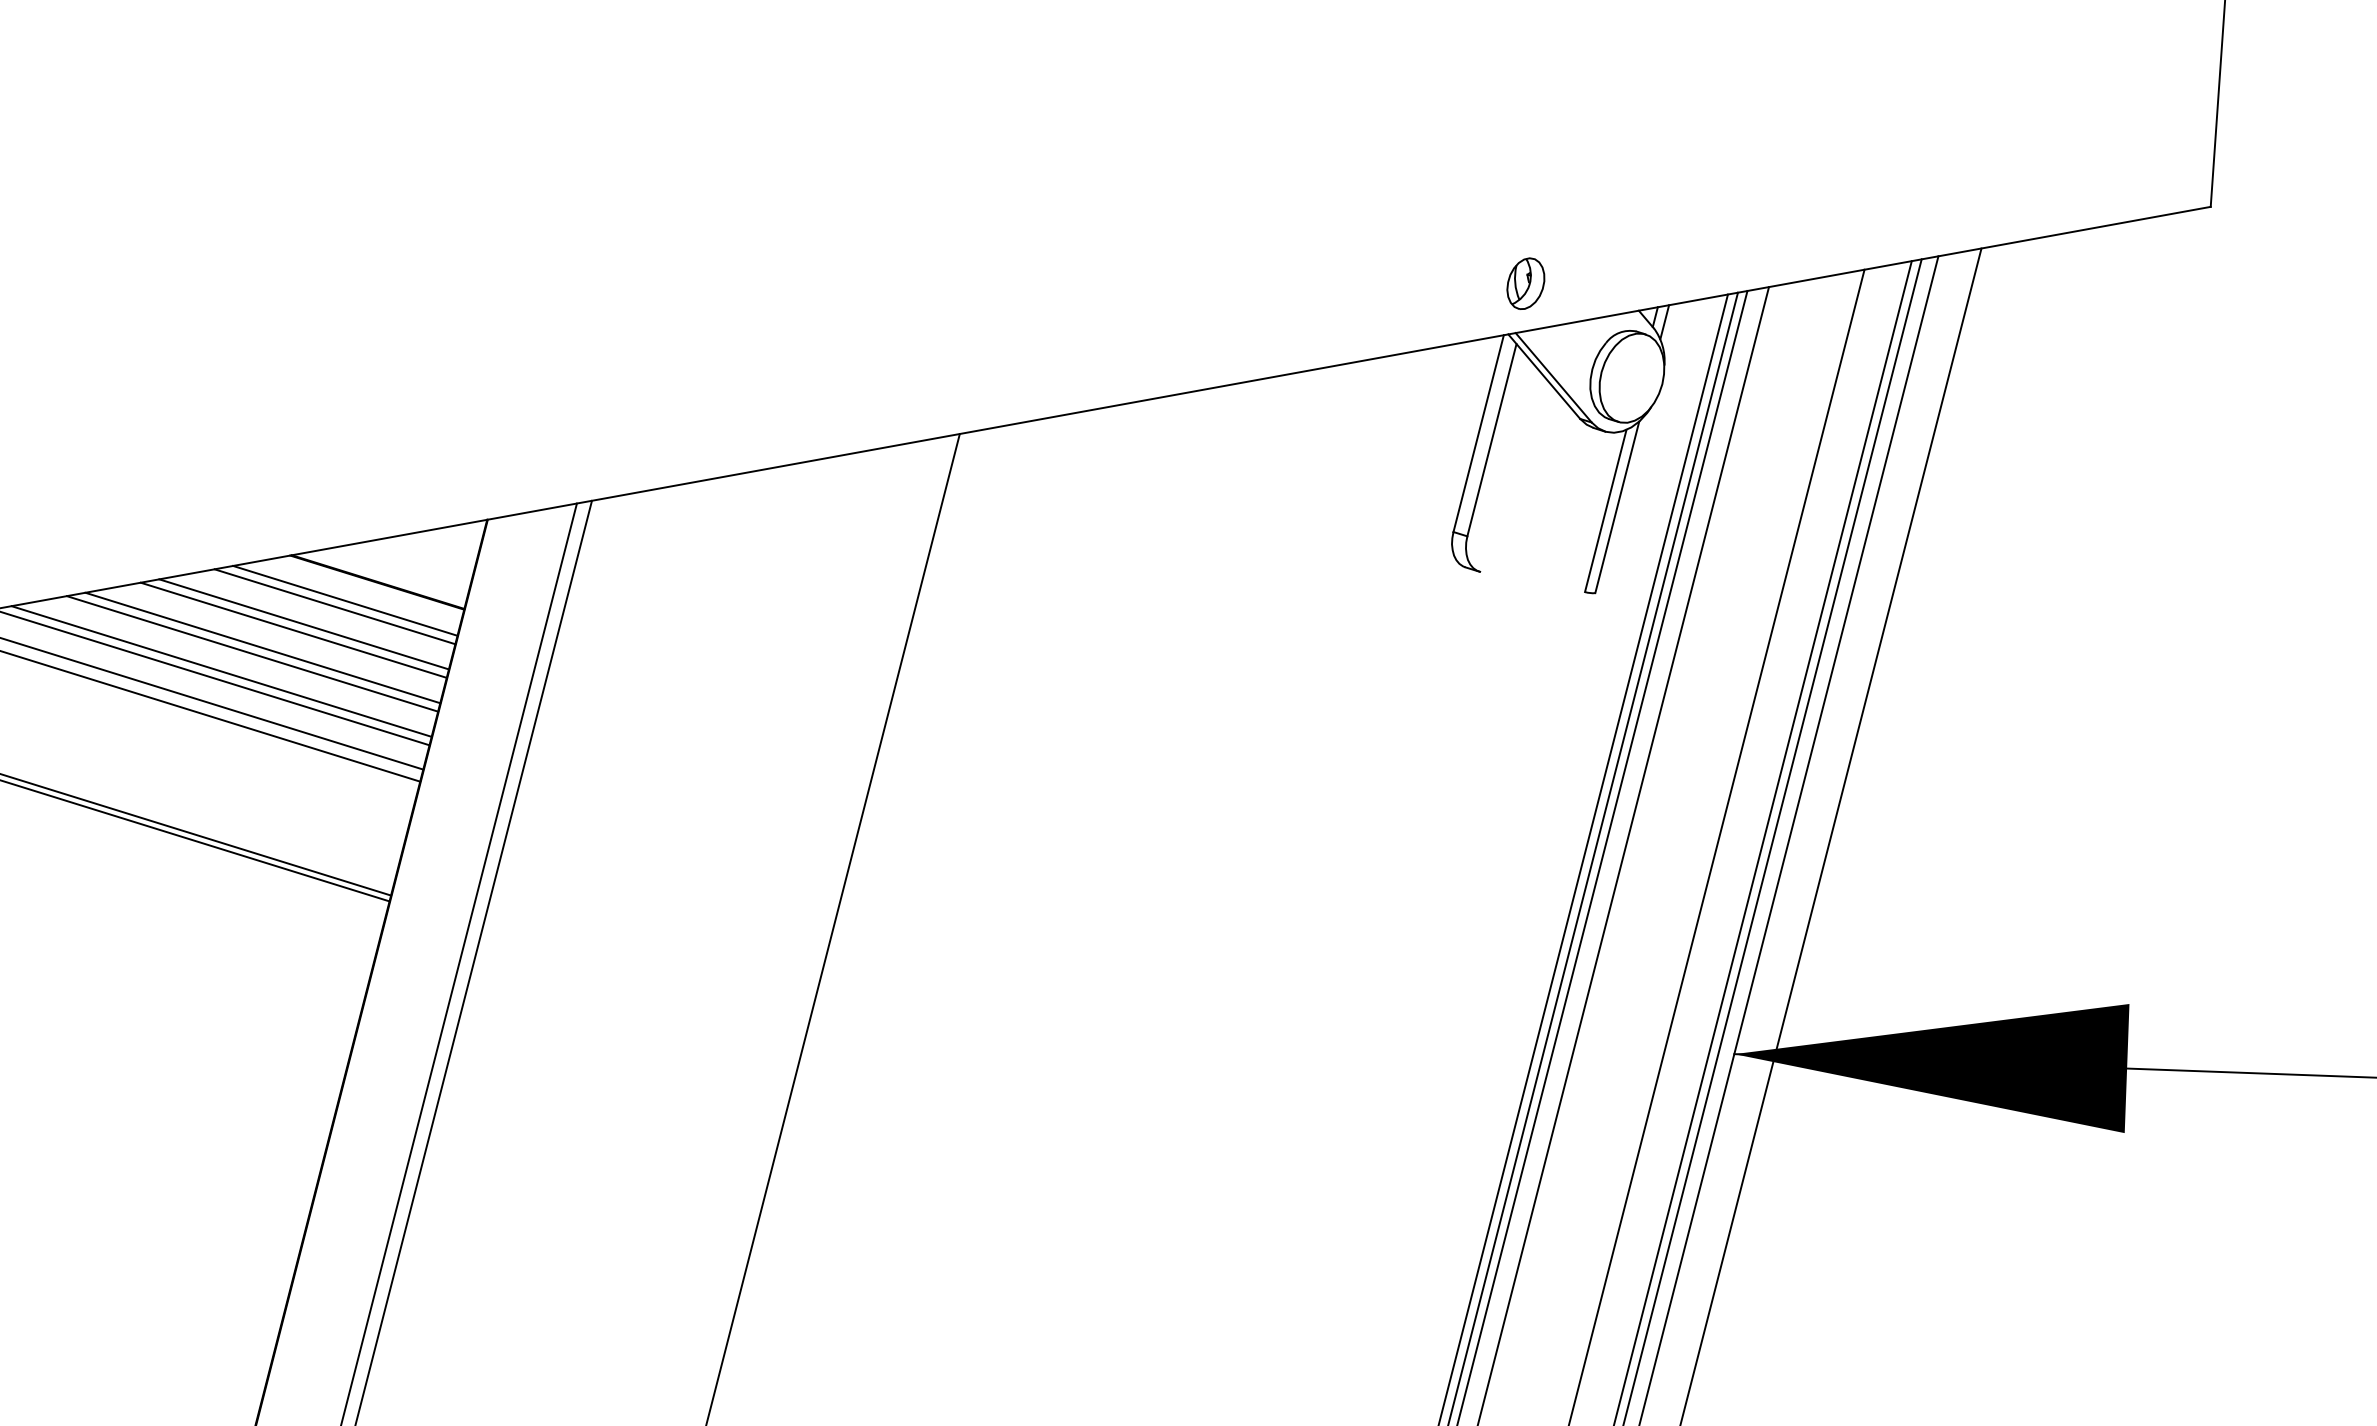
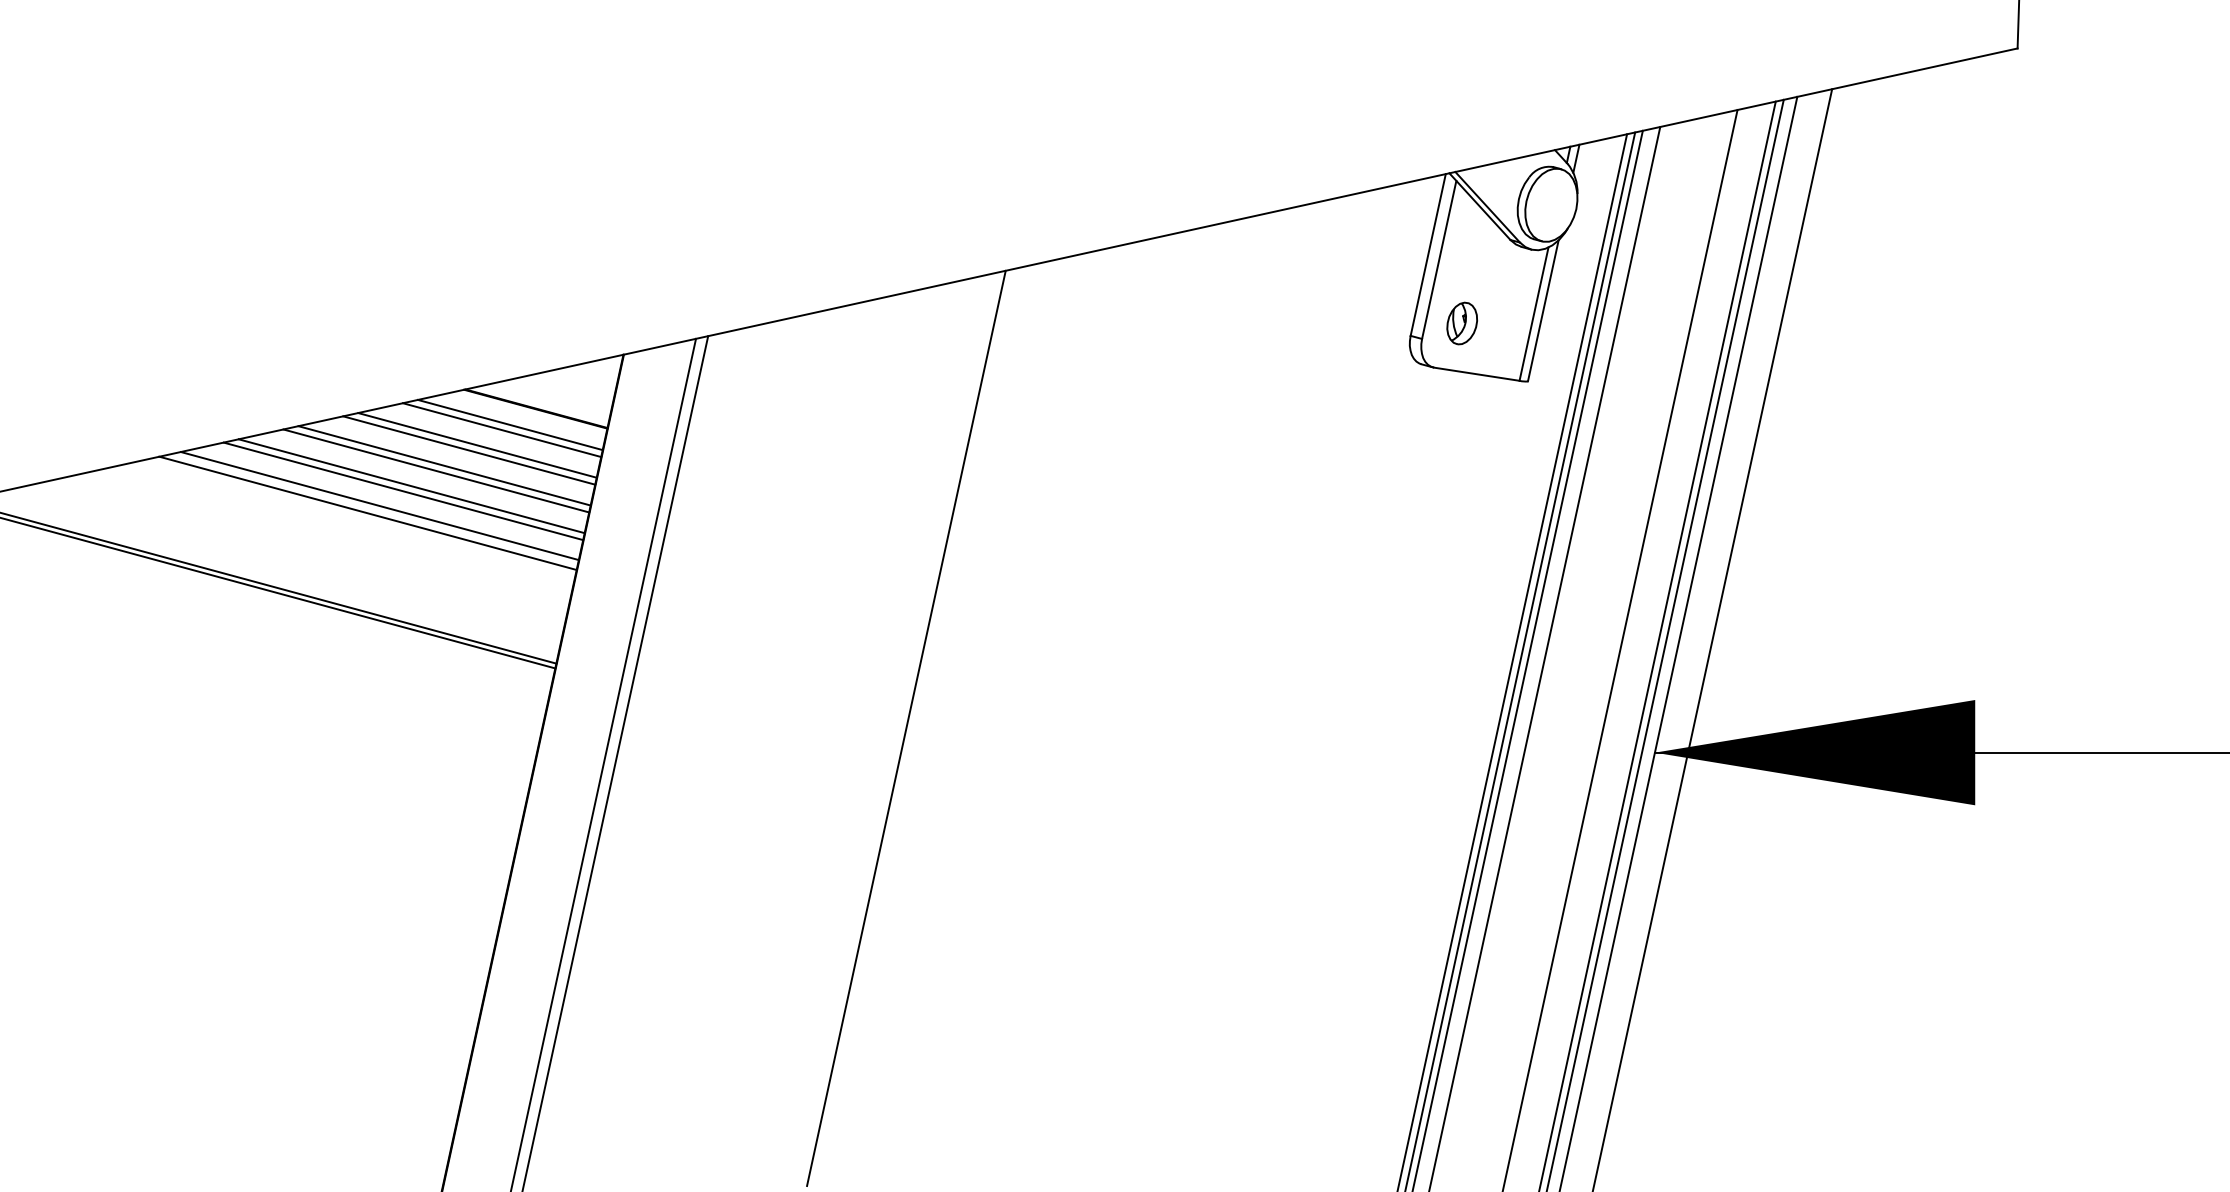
part: (1525, 283) -> (1461, 323), moved
line: (1532, 581) -> (1476, 373), added

